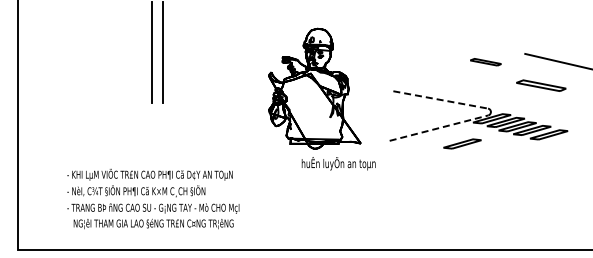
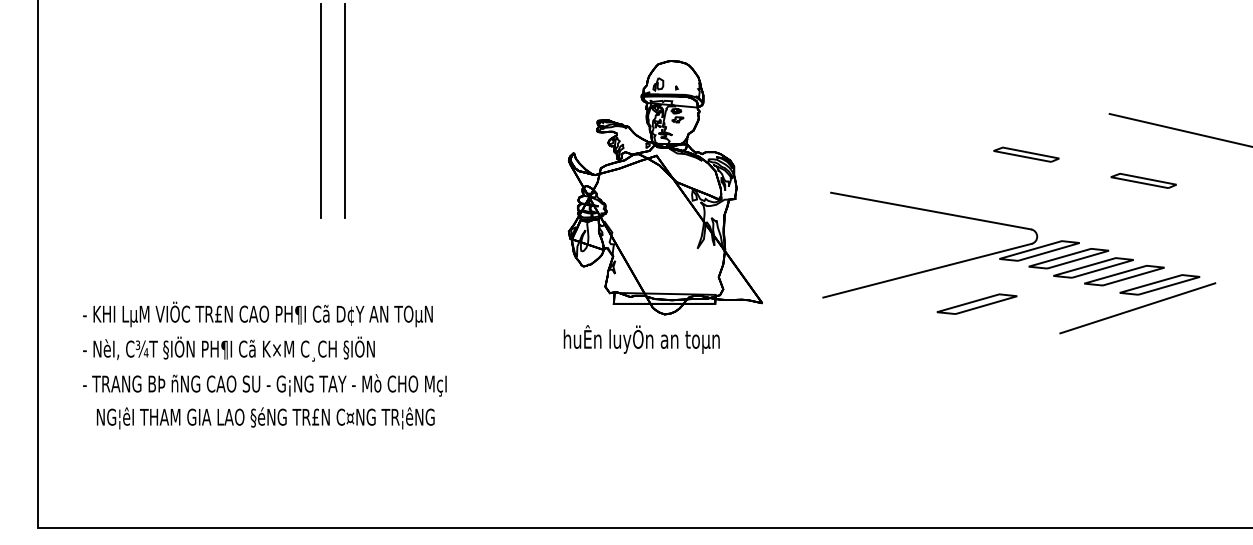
part: (485, 62) -> (1025, 155), moved
part: (541, 85) -> (1144, 180), size x0.62
line: (441, 100) -> (932, 212), dashed -> solid
line: (438, 128) -> (926, 271), dashed -> solid
line: (538, 145) -> (1137, 307), added
text: (338, 163) -> (641, 339), moved
text: (153, 198) -> (265, 364), moved

